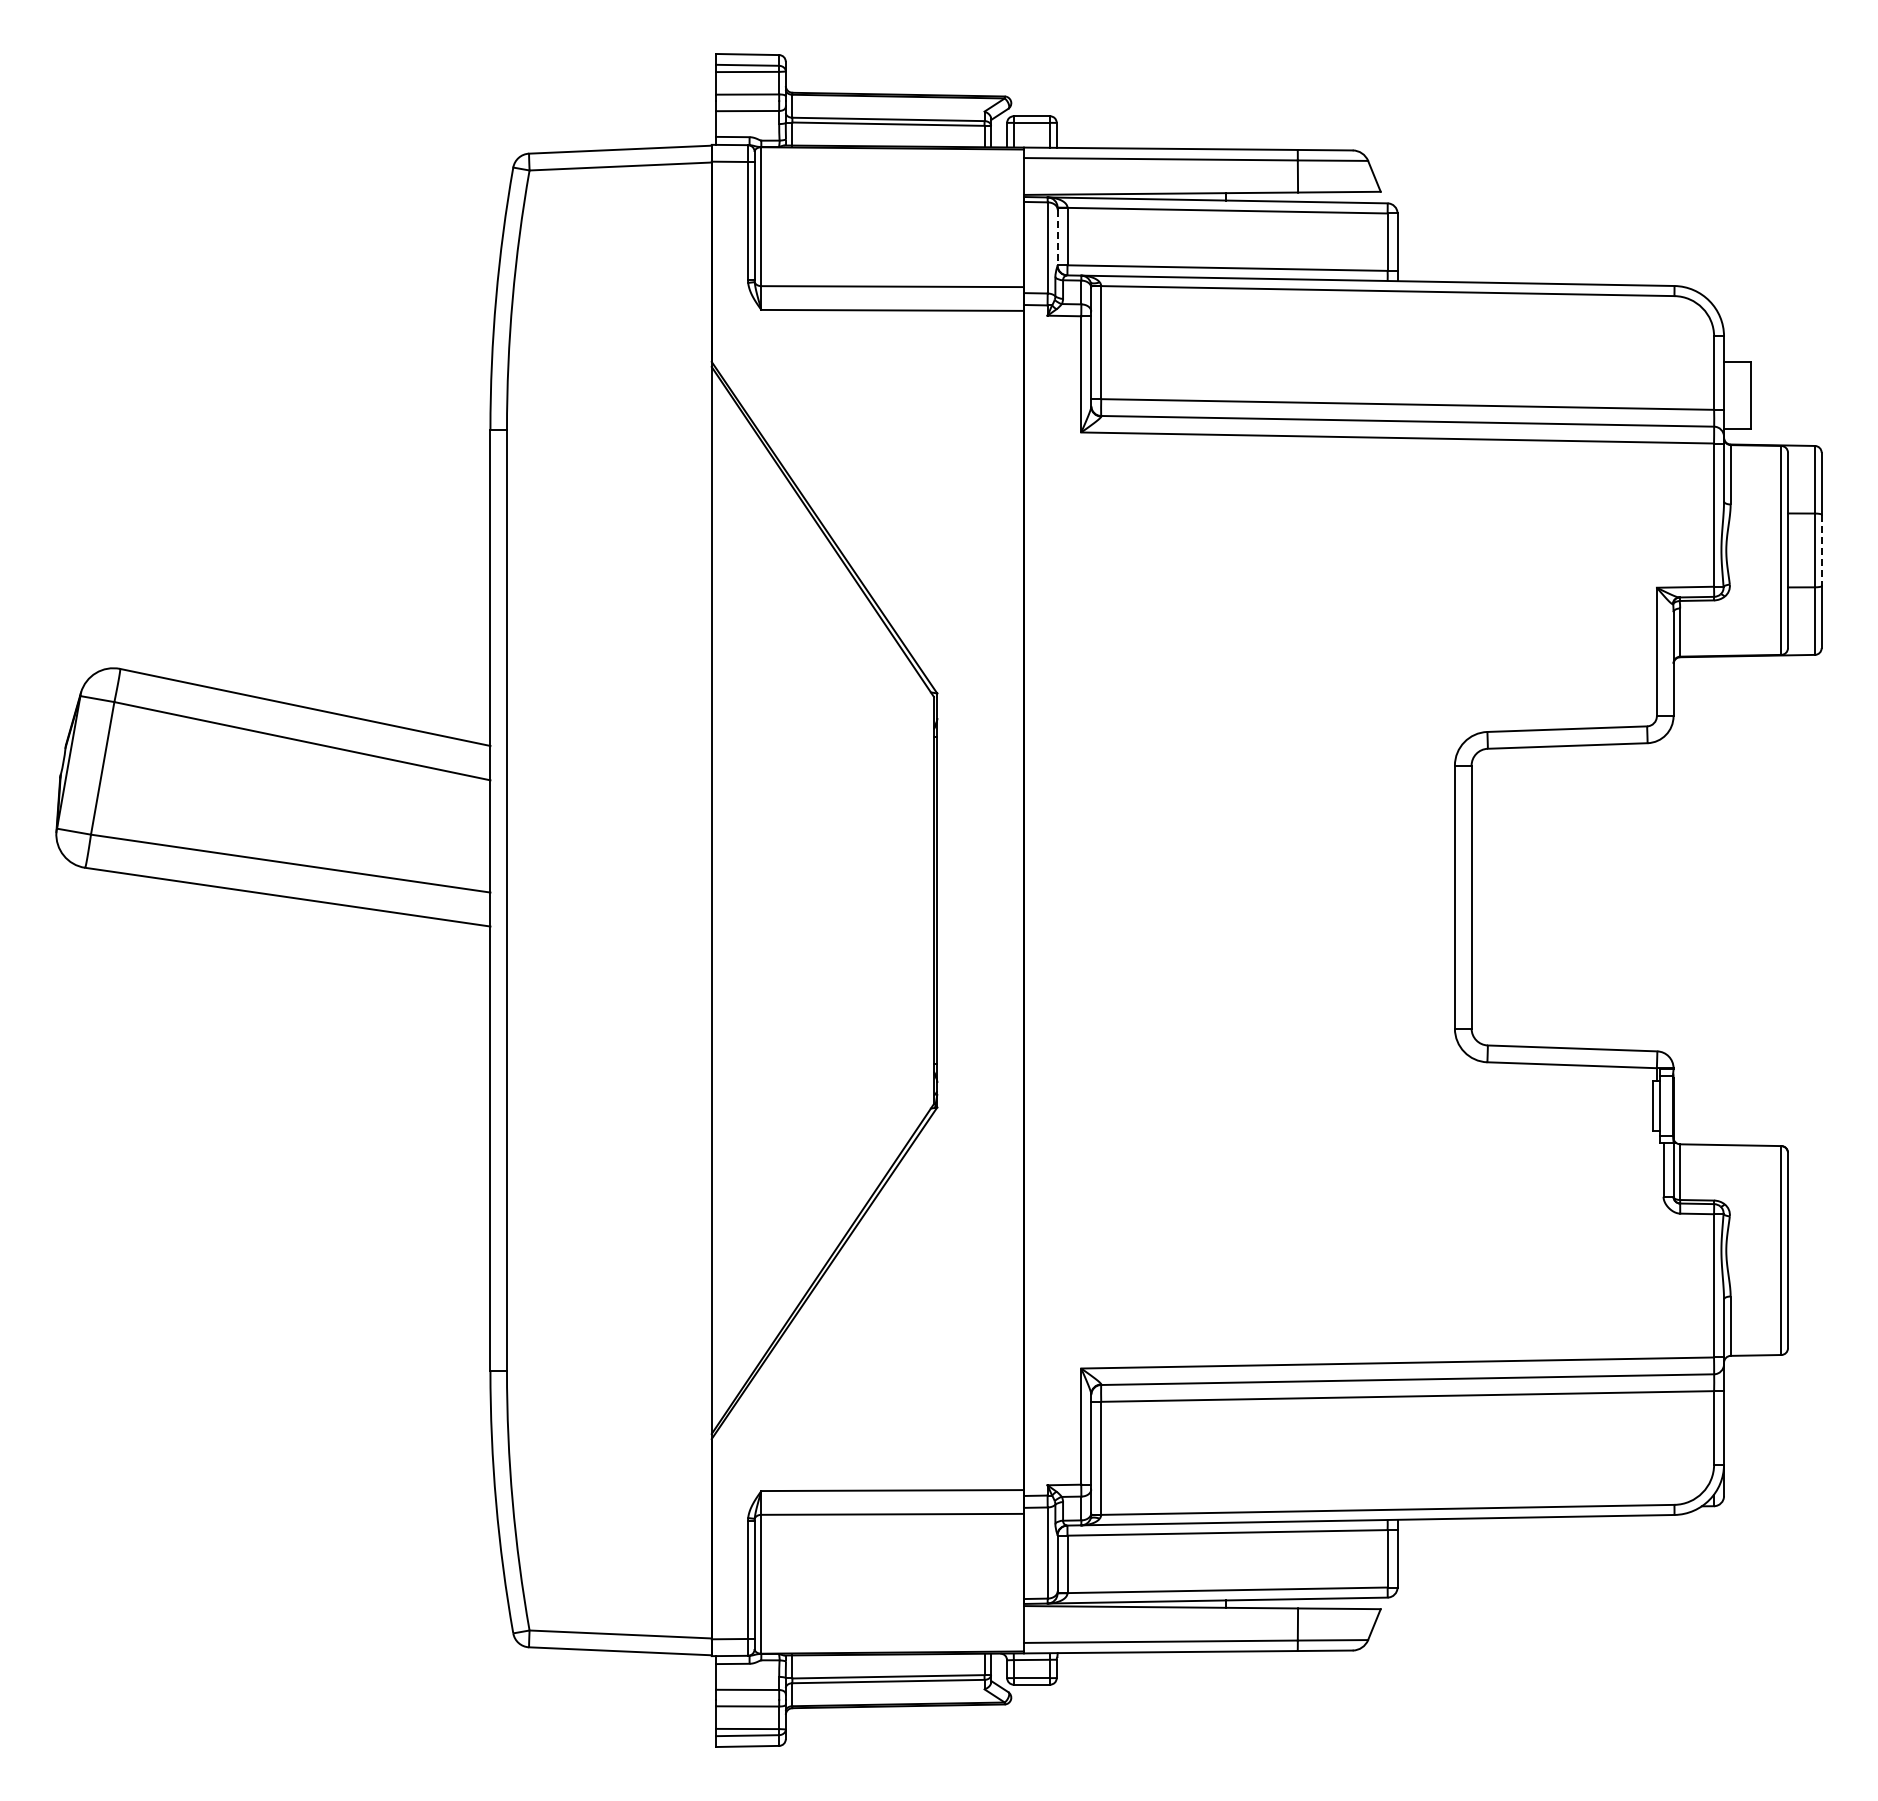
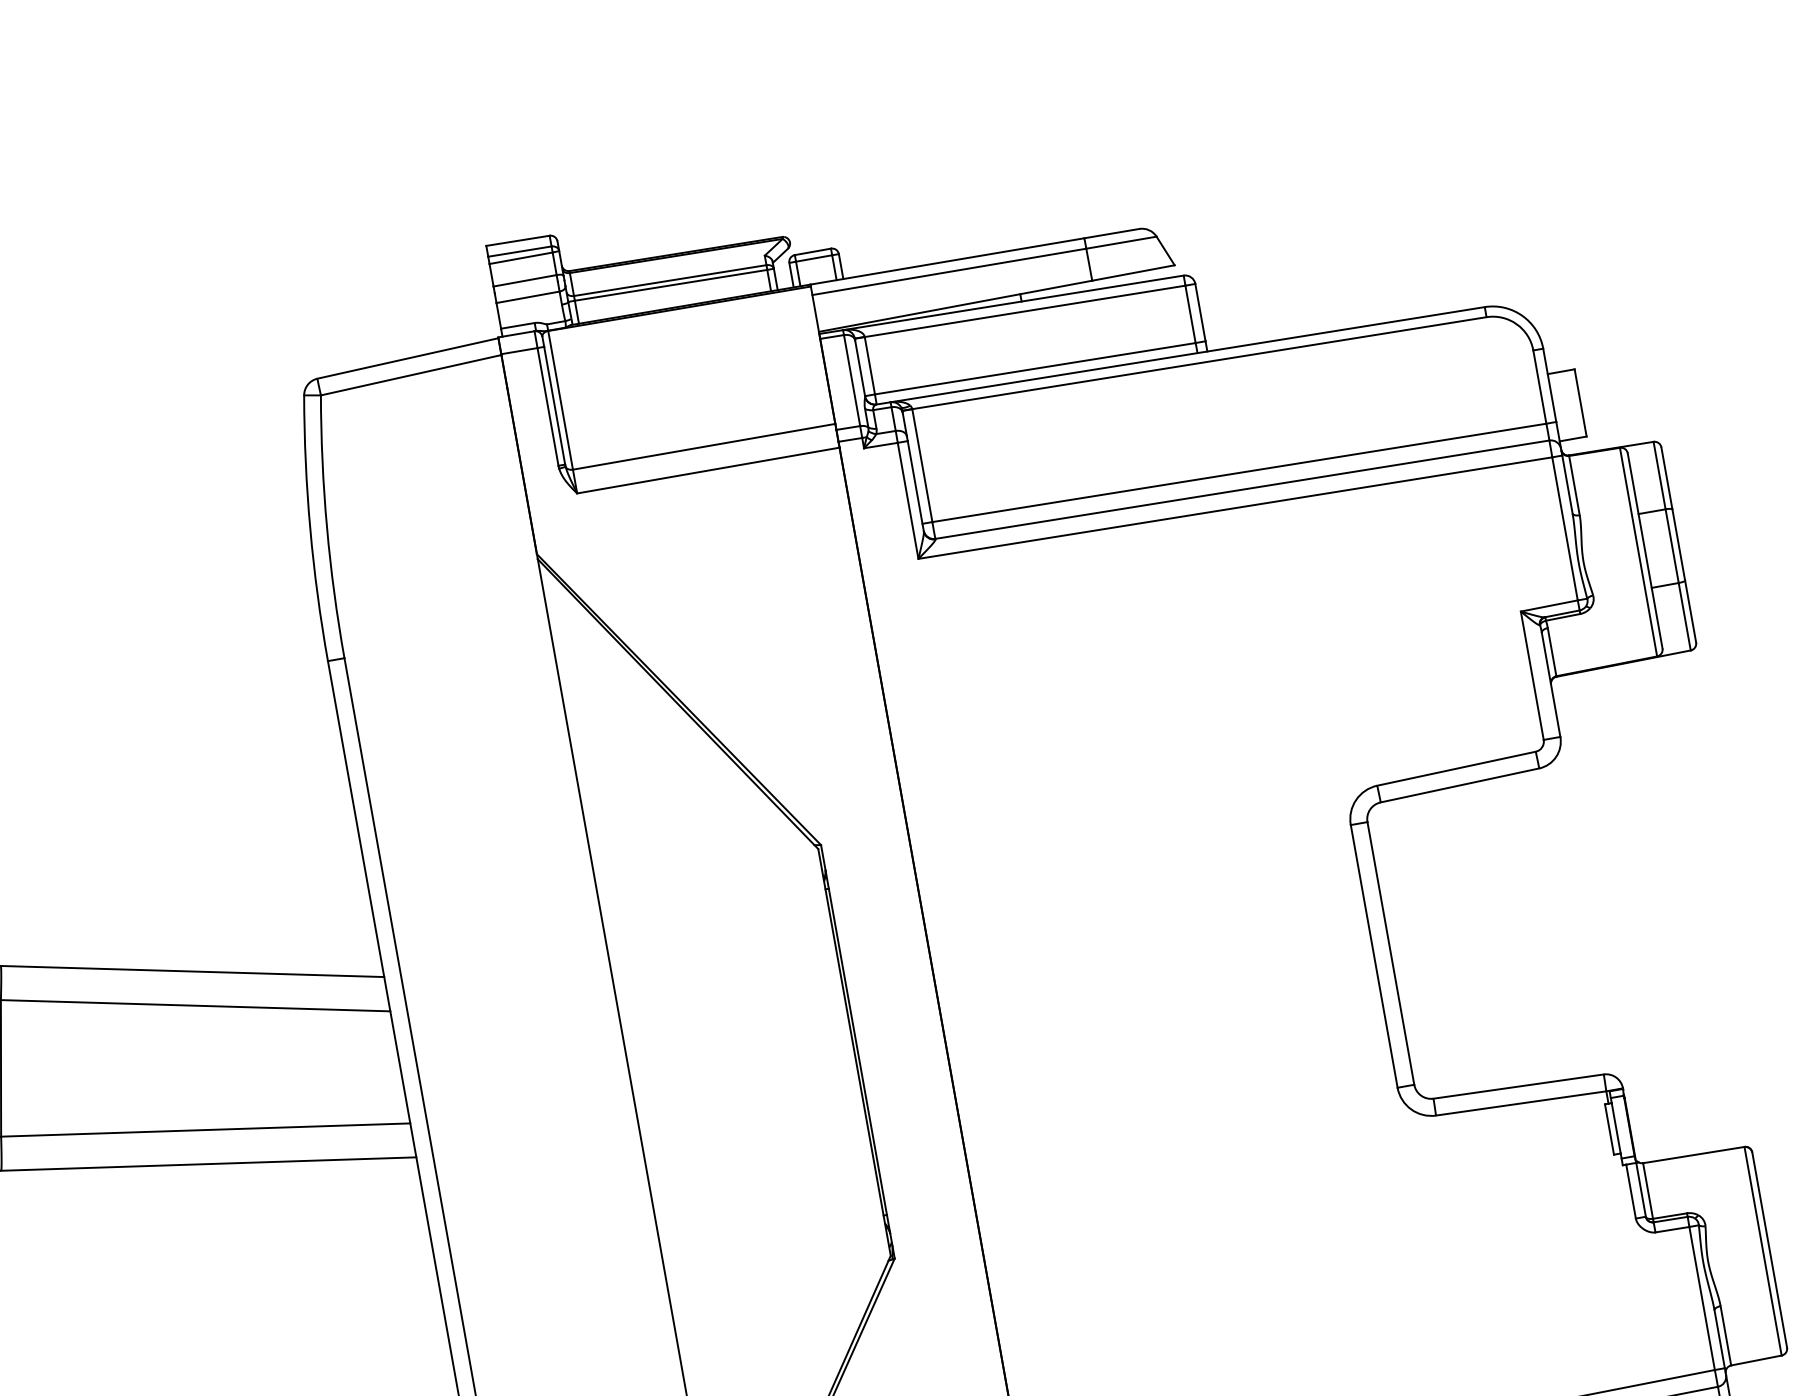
line: (1057, 237) -> (860, 368), dashed -> solid
line: (1821, 550) -> (1678, 545), dashed -> solid

